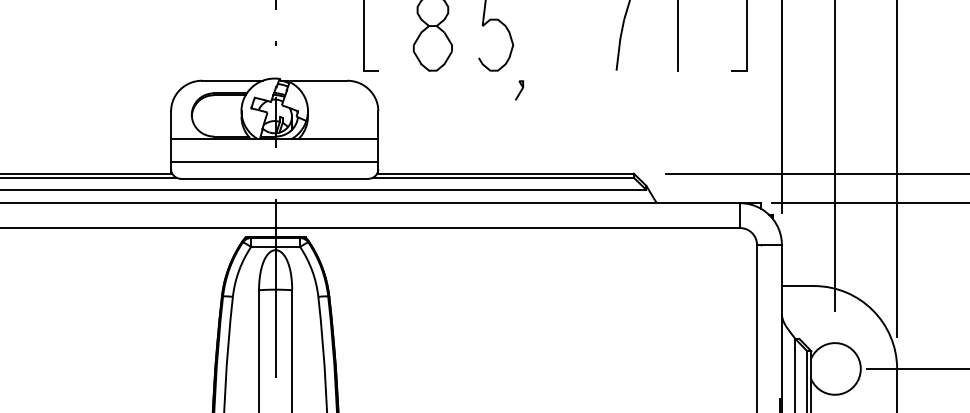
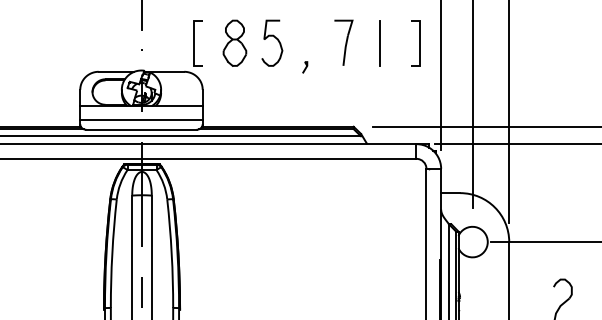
line: (520, 90) -> (305, 67), moved

